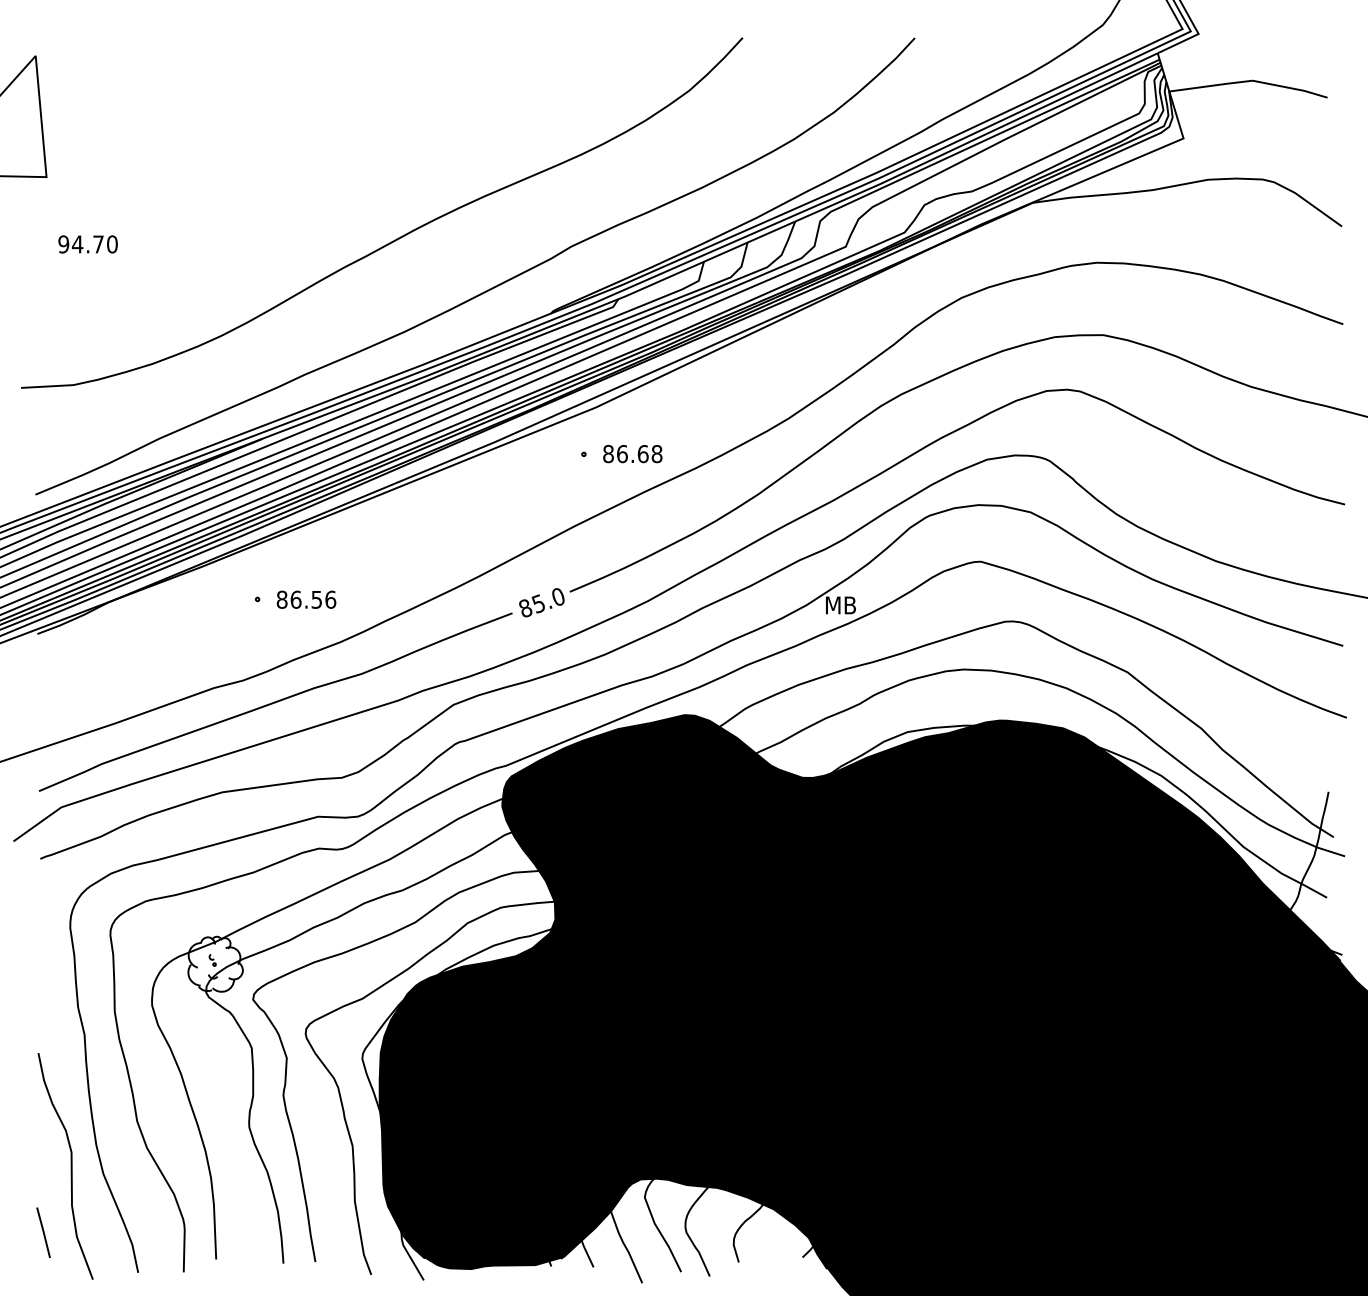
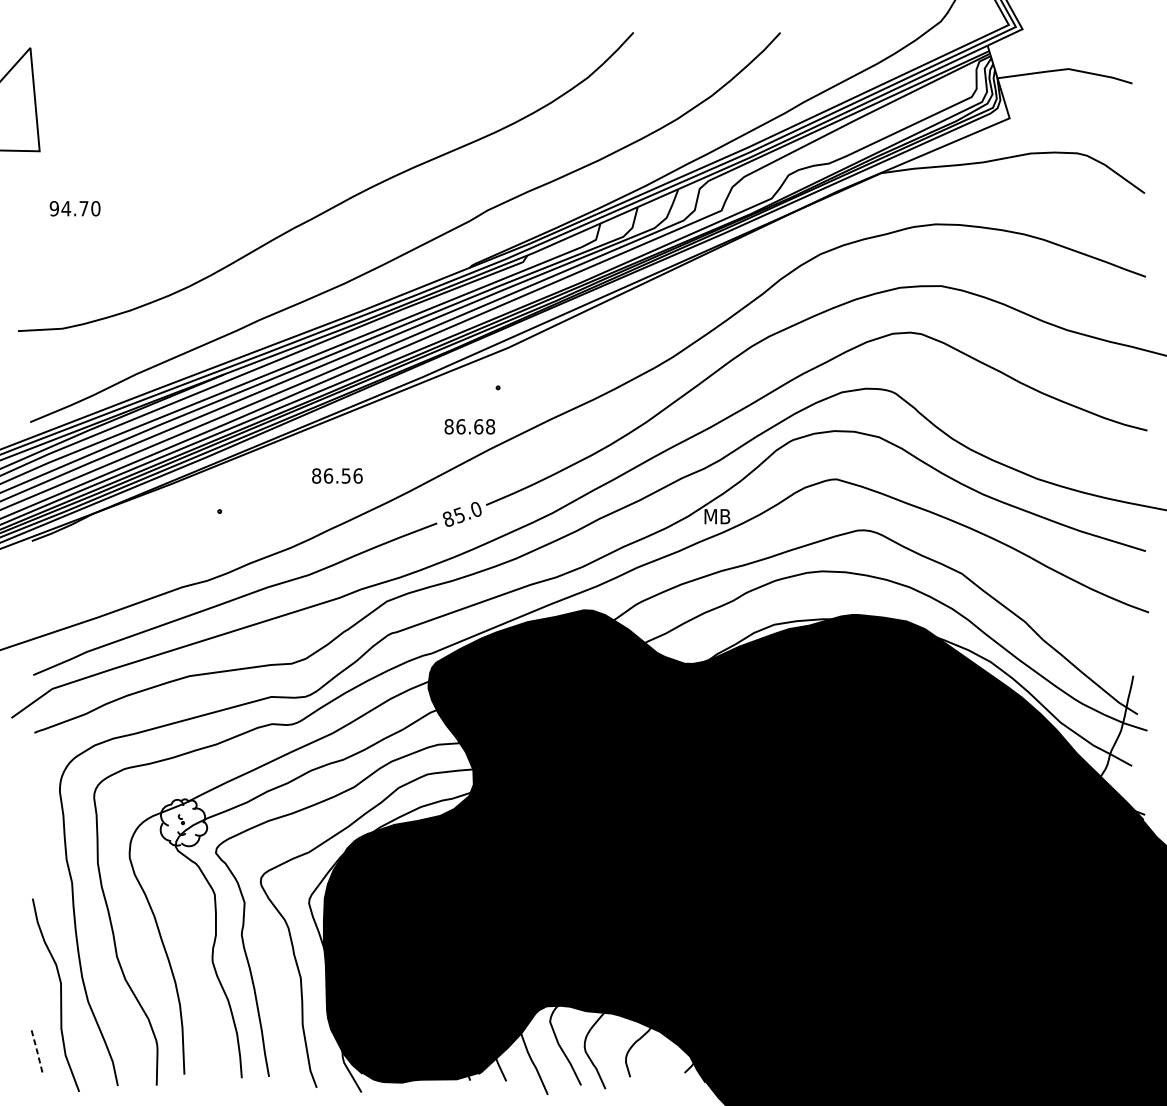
text: (632, 454) -> (469, 427), moved
text: (306, 599) -> (337, 475), moved
line: (43, 1232) -> (37, 1051), solid -> dashed

